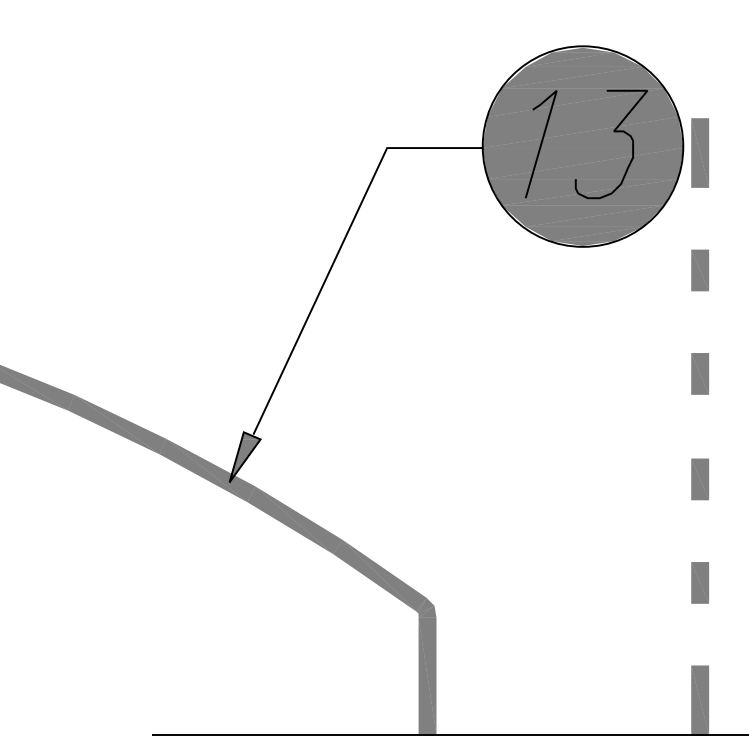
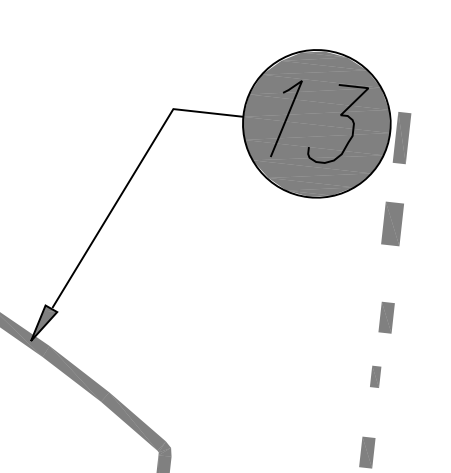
part: (699, 270) -> (392, 223), size x1.4
part: (699, 373) -> (386, 317), moved
part: (699, 479) -> (375, 376), size x0.7

